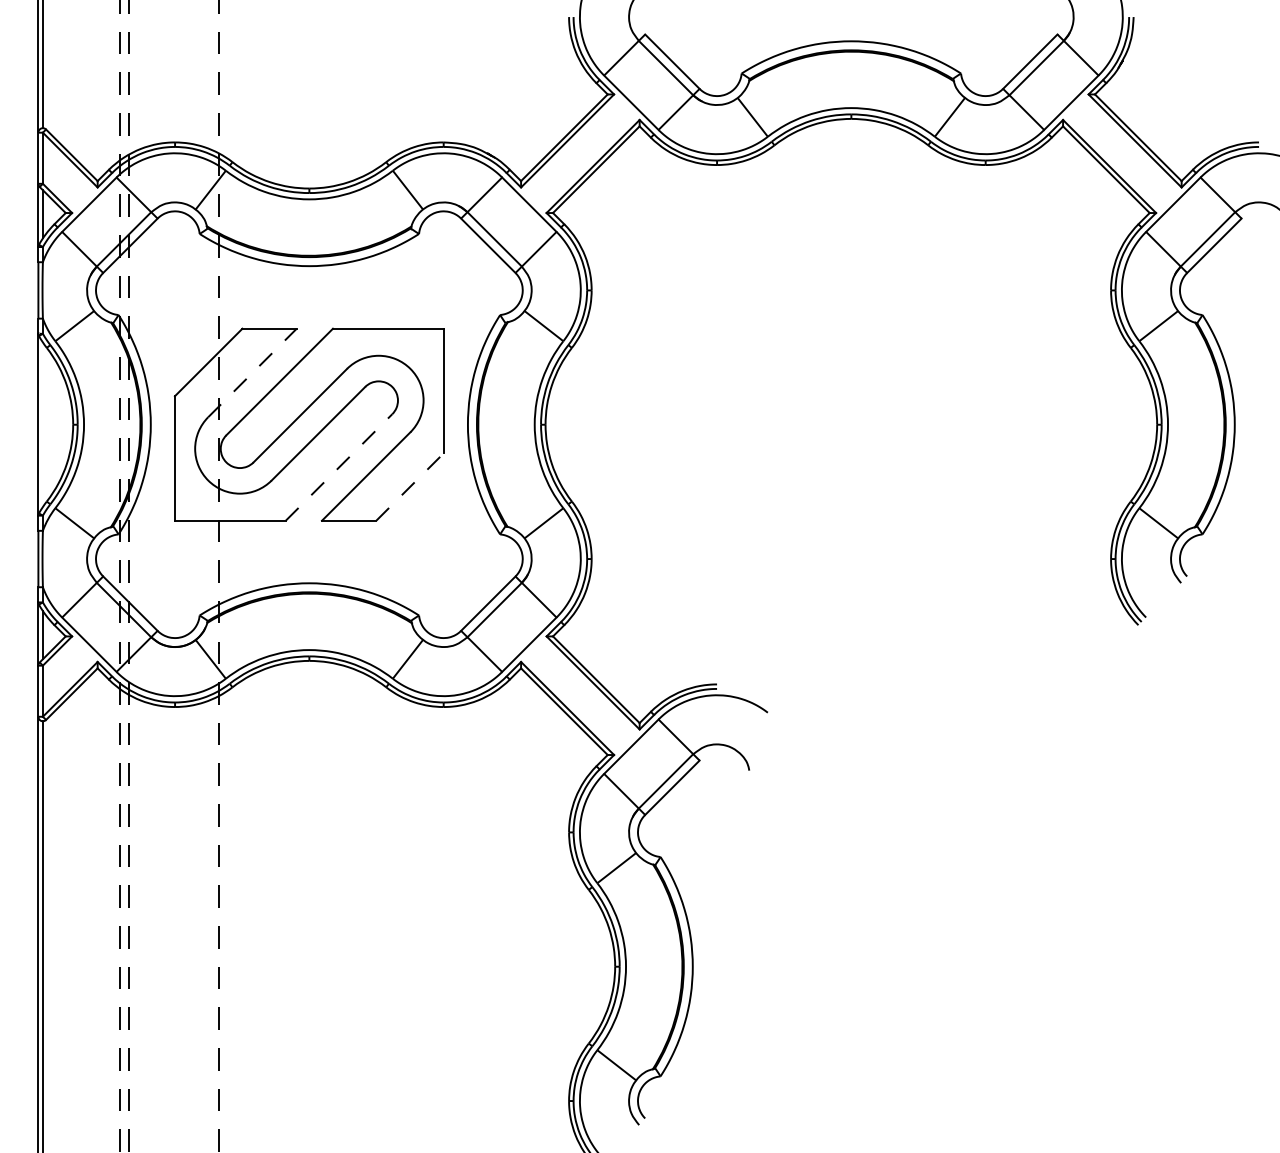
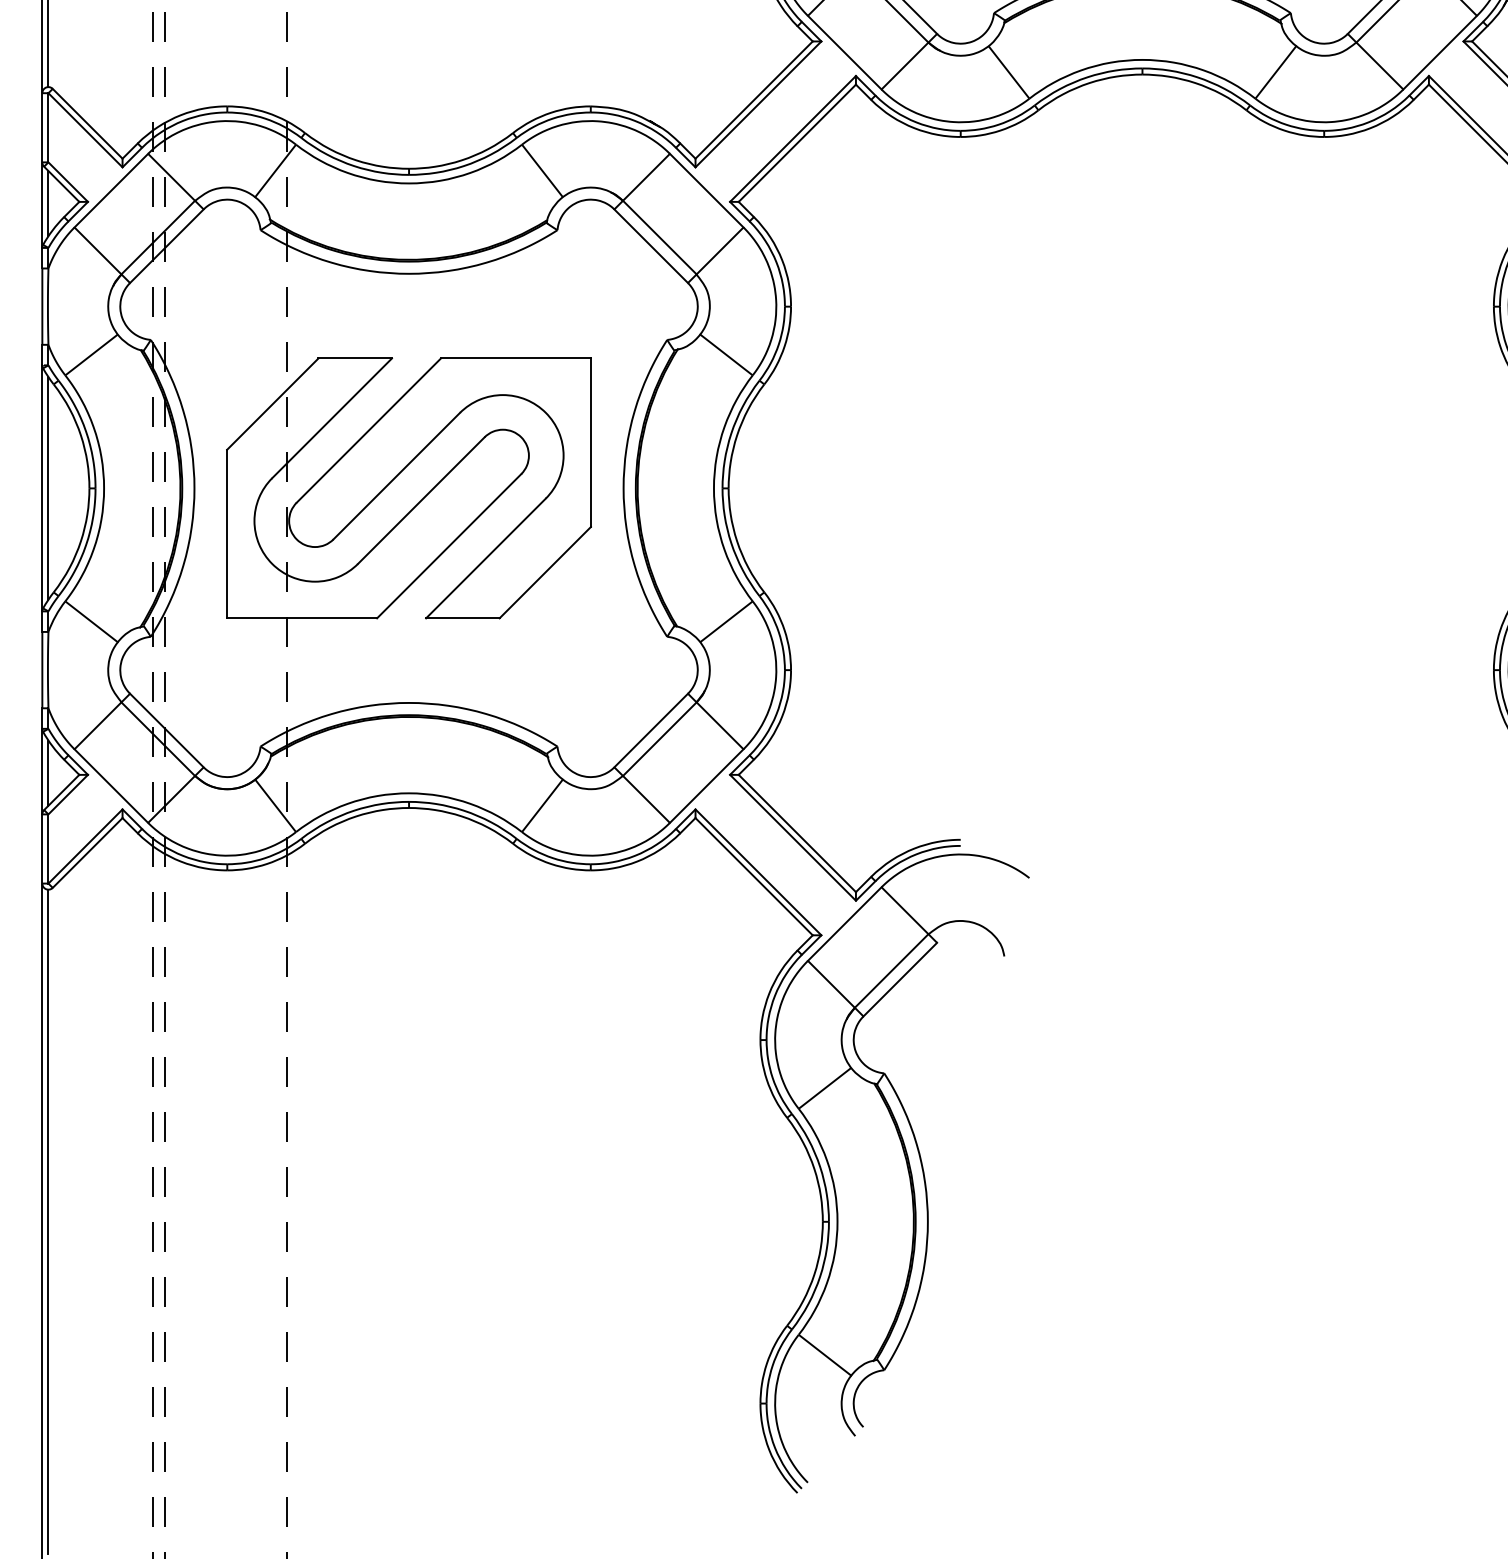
line: (252, 372) -> (332, 417), dashed -> solid
line: (42, 424) -> (47, 488), added
line: (339, 467) -> (449, 546), dashed -> solid
line: (410, 487) -> (545, 573), dashed -> solid

